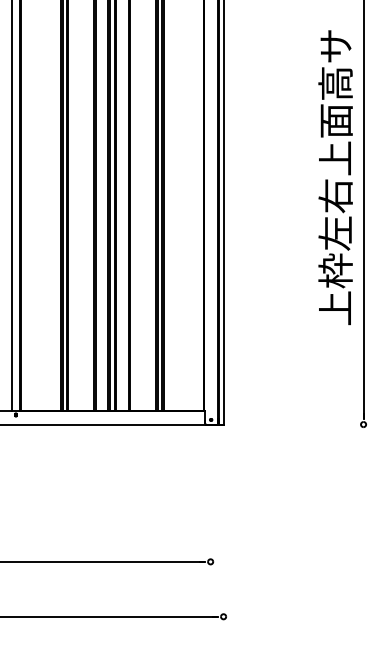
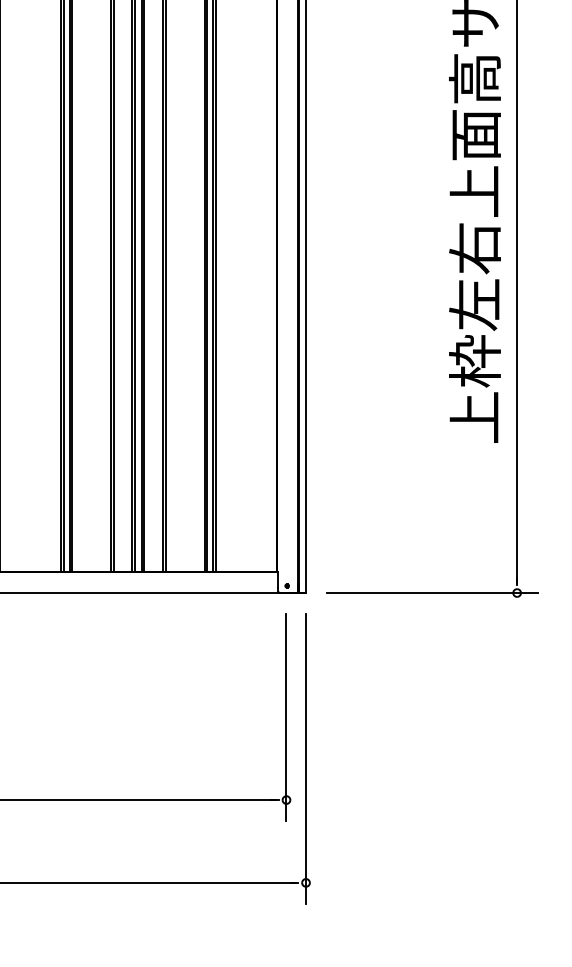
line: (307, 424) -> (432, 592), added
line: (210, 506) -> (286, 716), added
line: (223, 534) -> (305, 758), added

